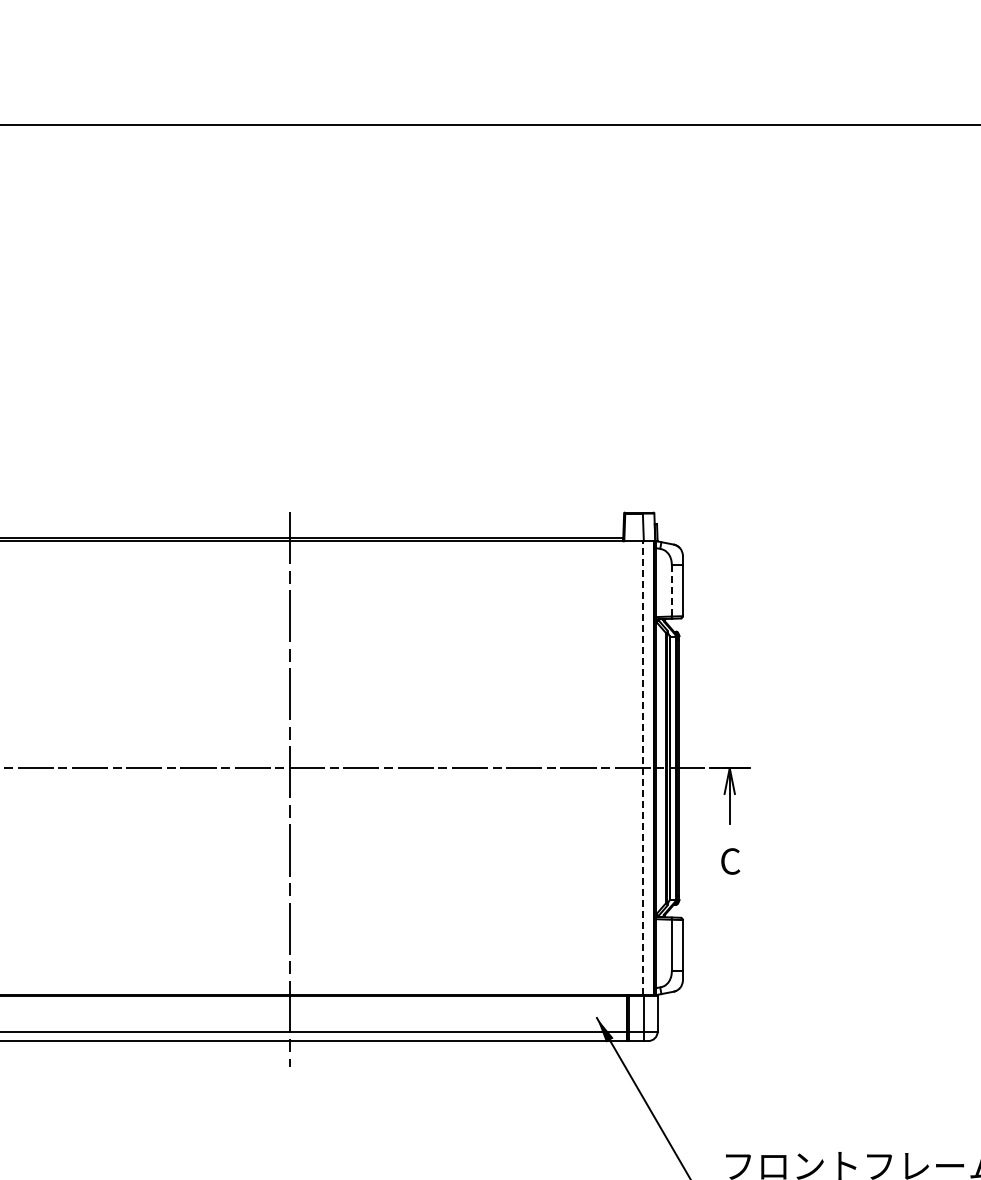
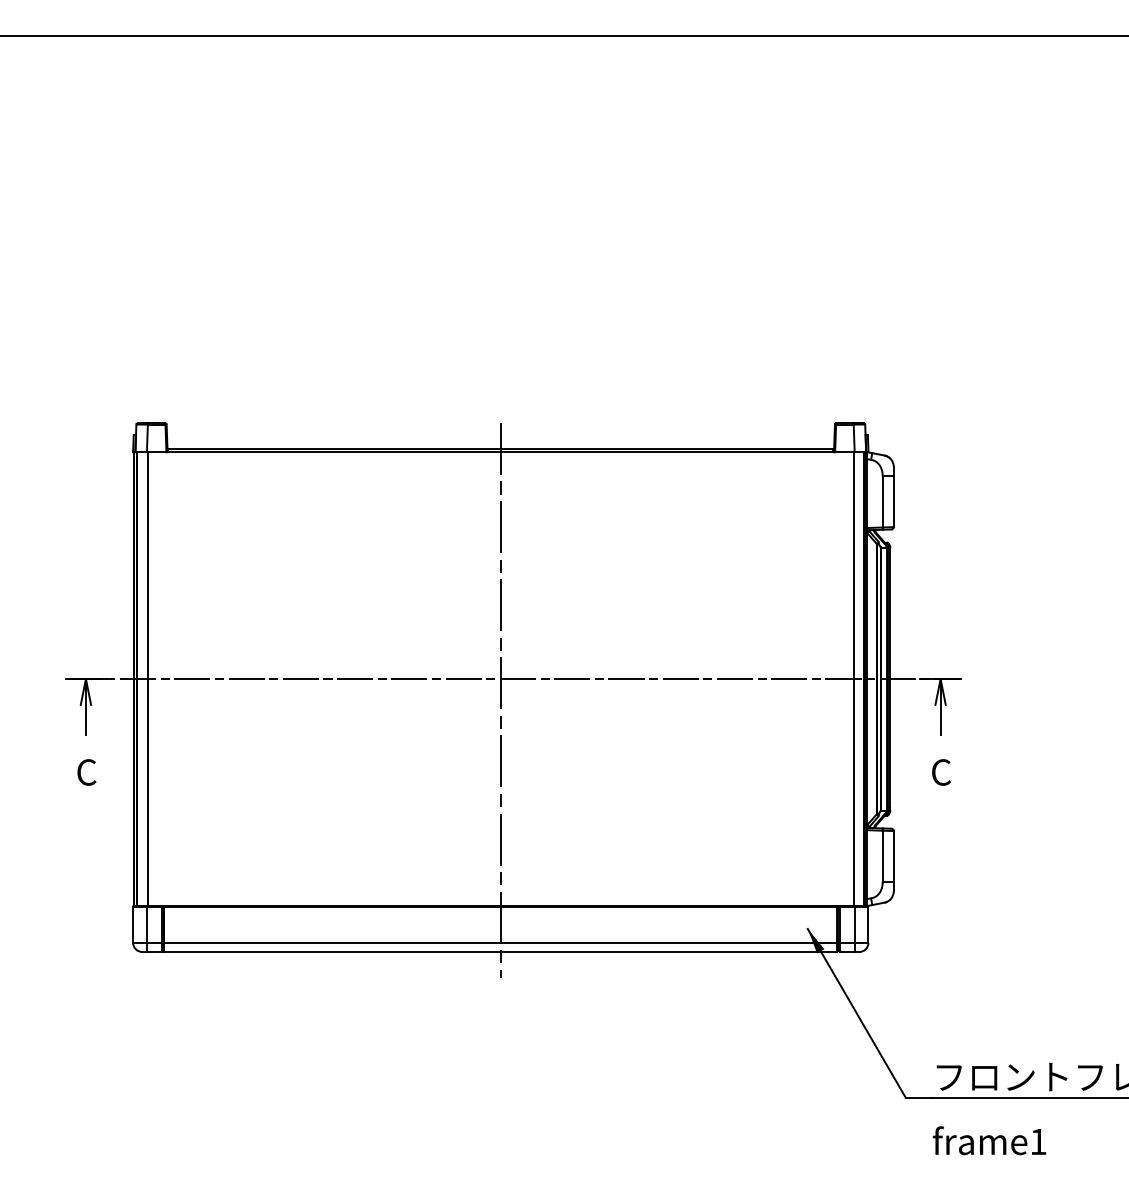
line: (671, 590) -> (882, 501), dashed -> solid
line: (643, 768) -> (854, 679), dashed -> solid

